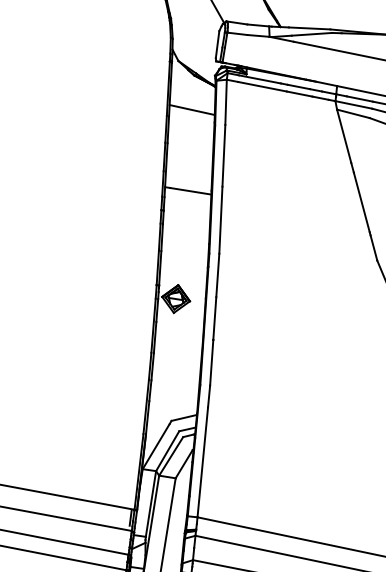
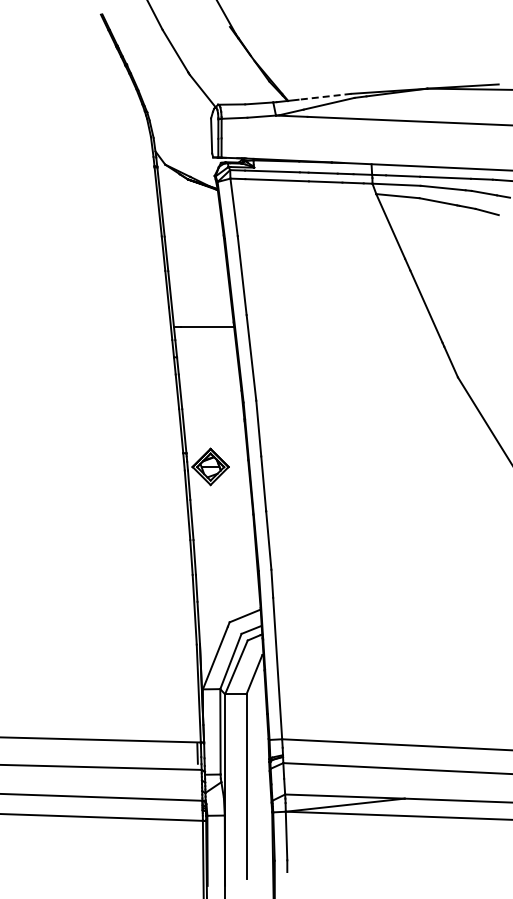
line: (310, 28) -> (325, 96), solid -> dashed
line: (192, 109) -> (192, 223), removed

